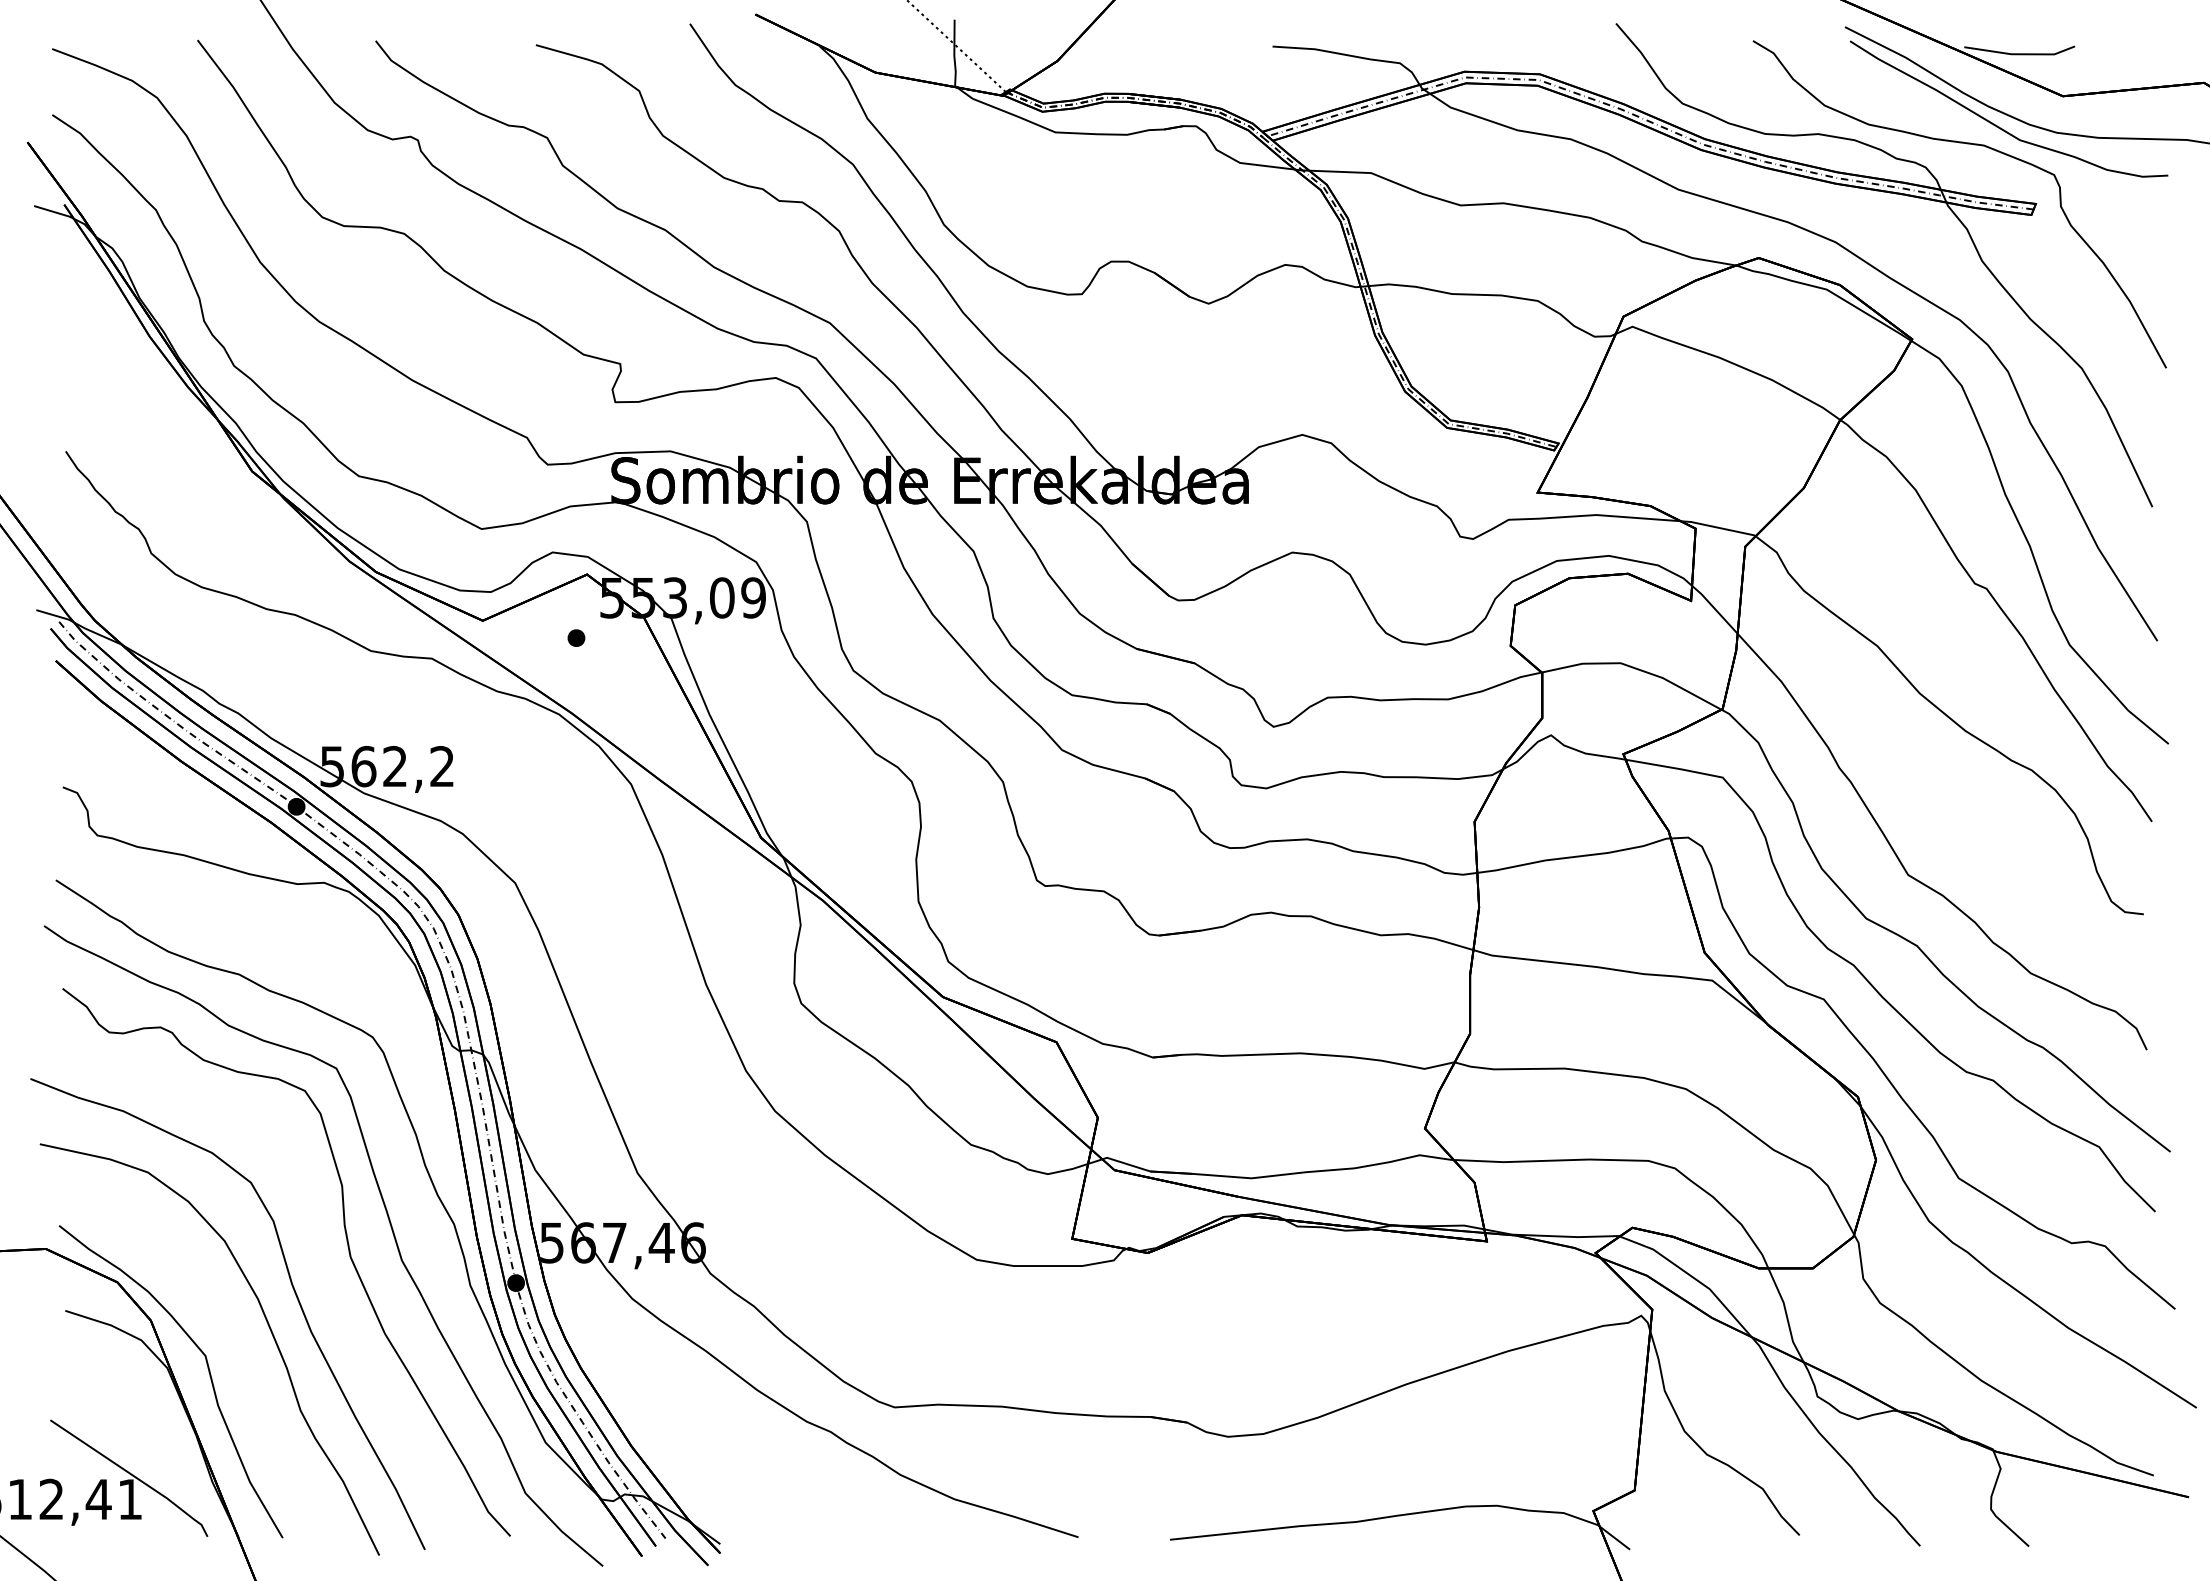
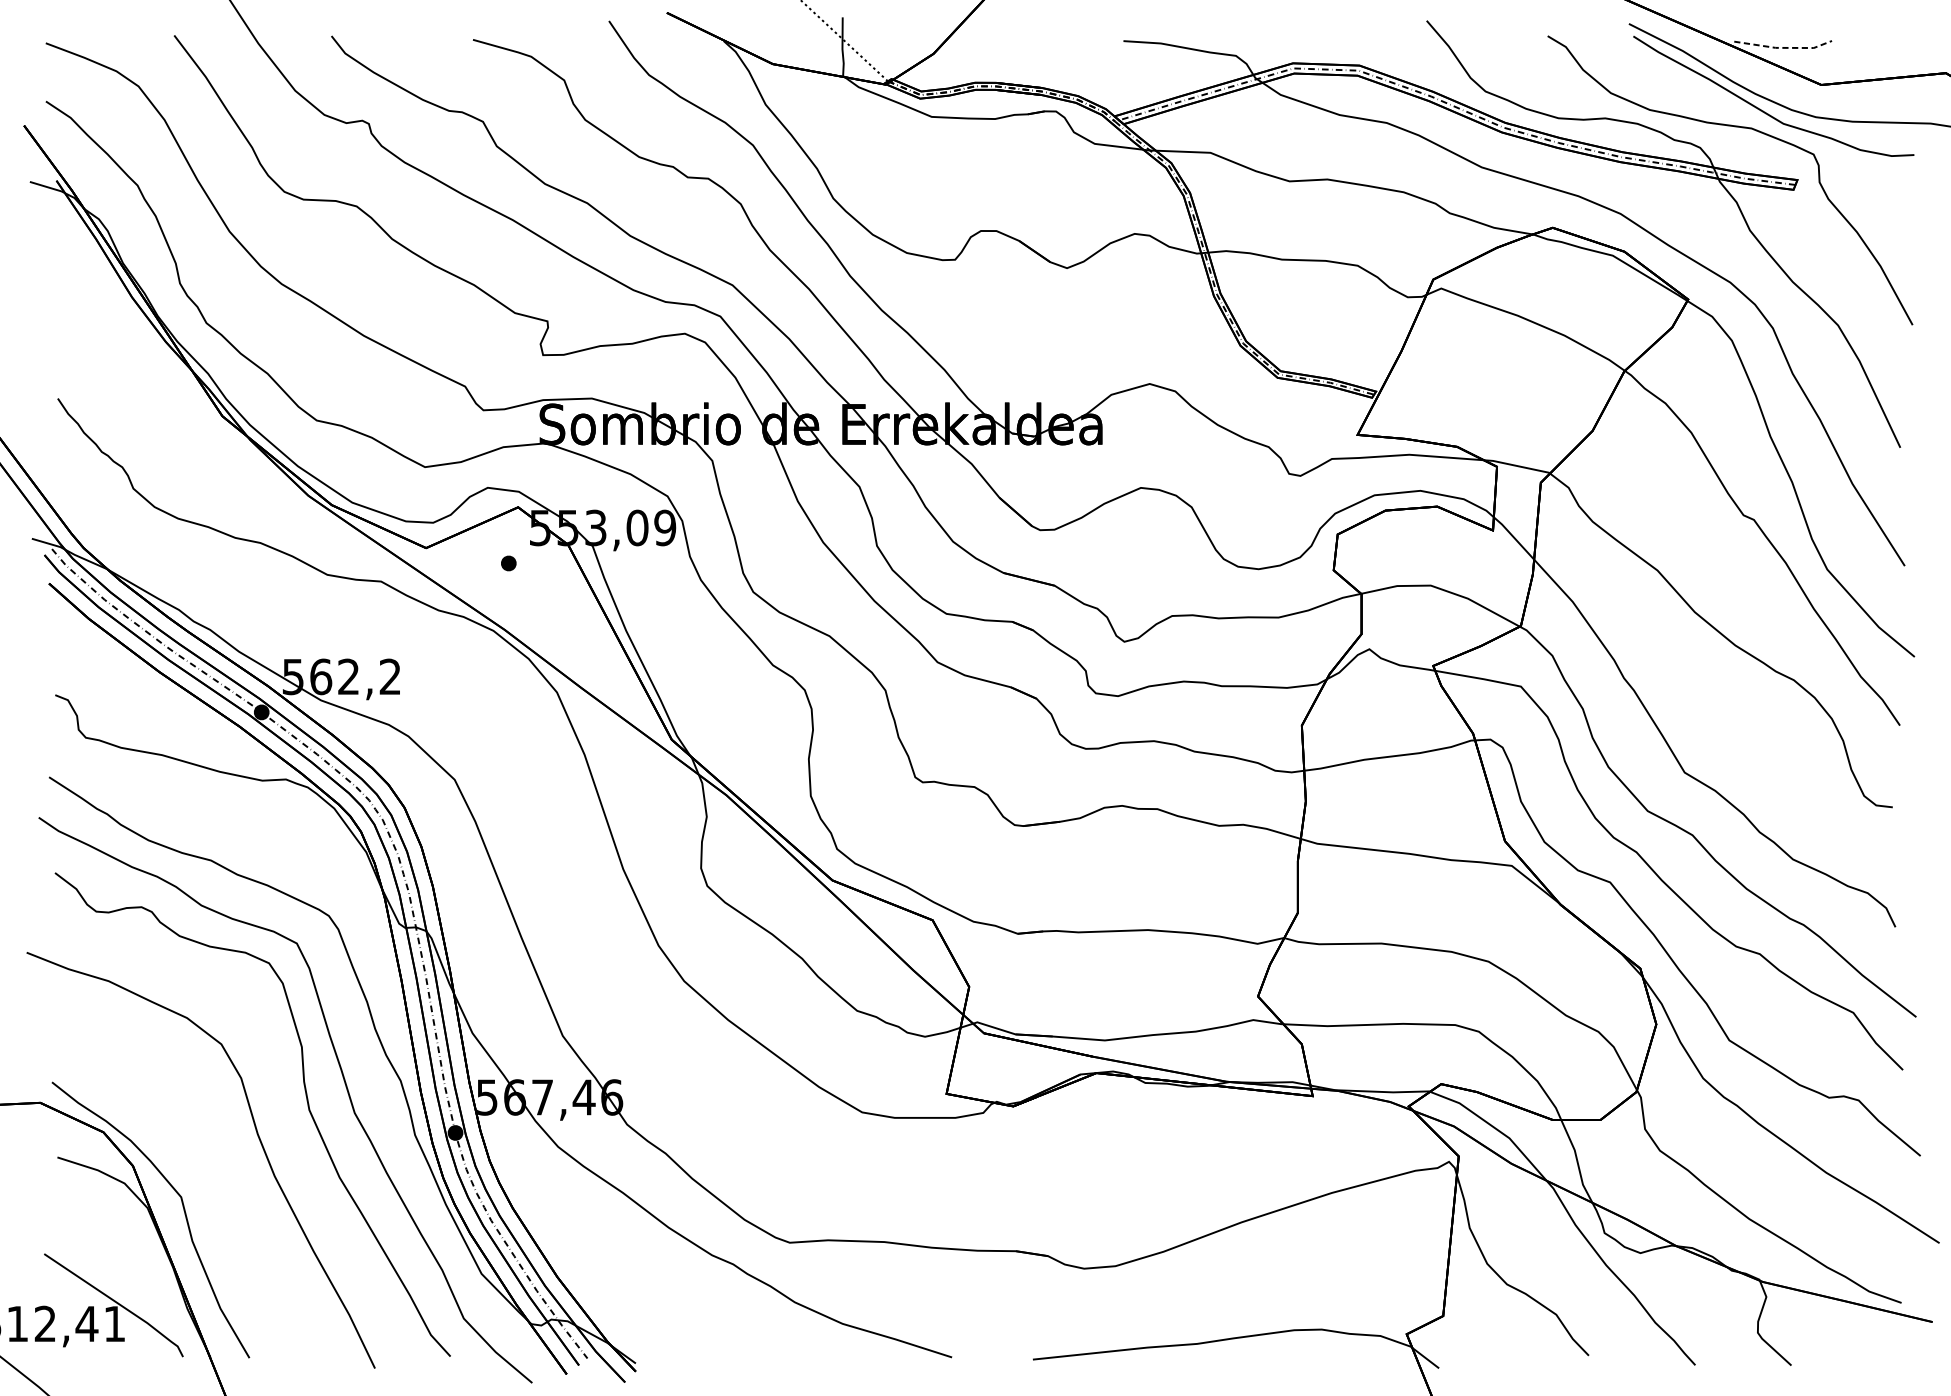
line: (2021, 54) -> (1784, 48), solid -> dashed
curve: (268, 1327) -> (236, 1172), removed

